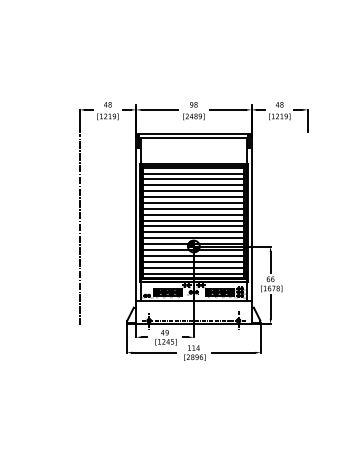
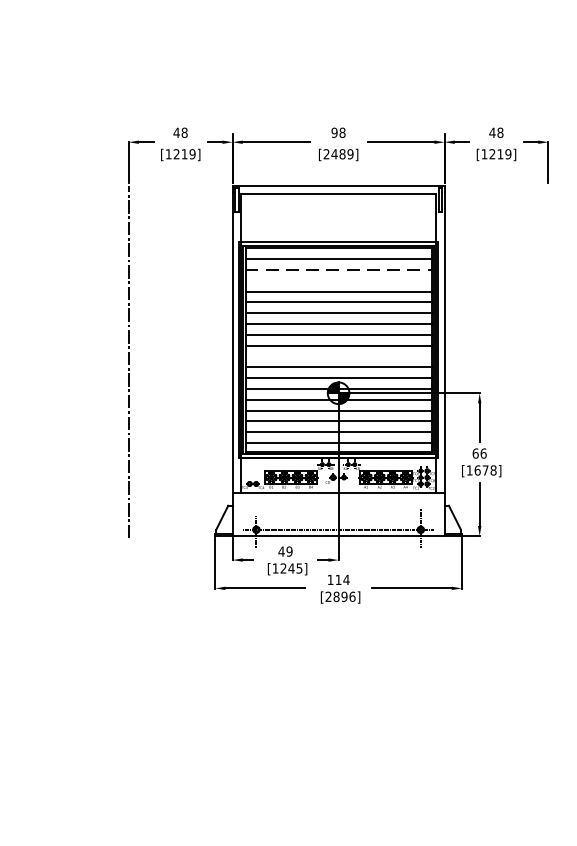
line: (193, 179) -> (337, 270), solid -> dashed
line: (193, 185) -> (337, 281), removed
line: (193, 226) -> (337, 356), removed

